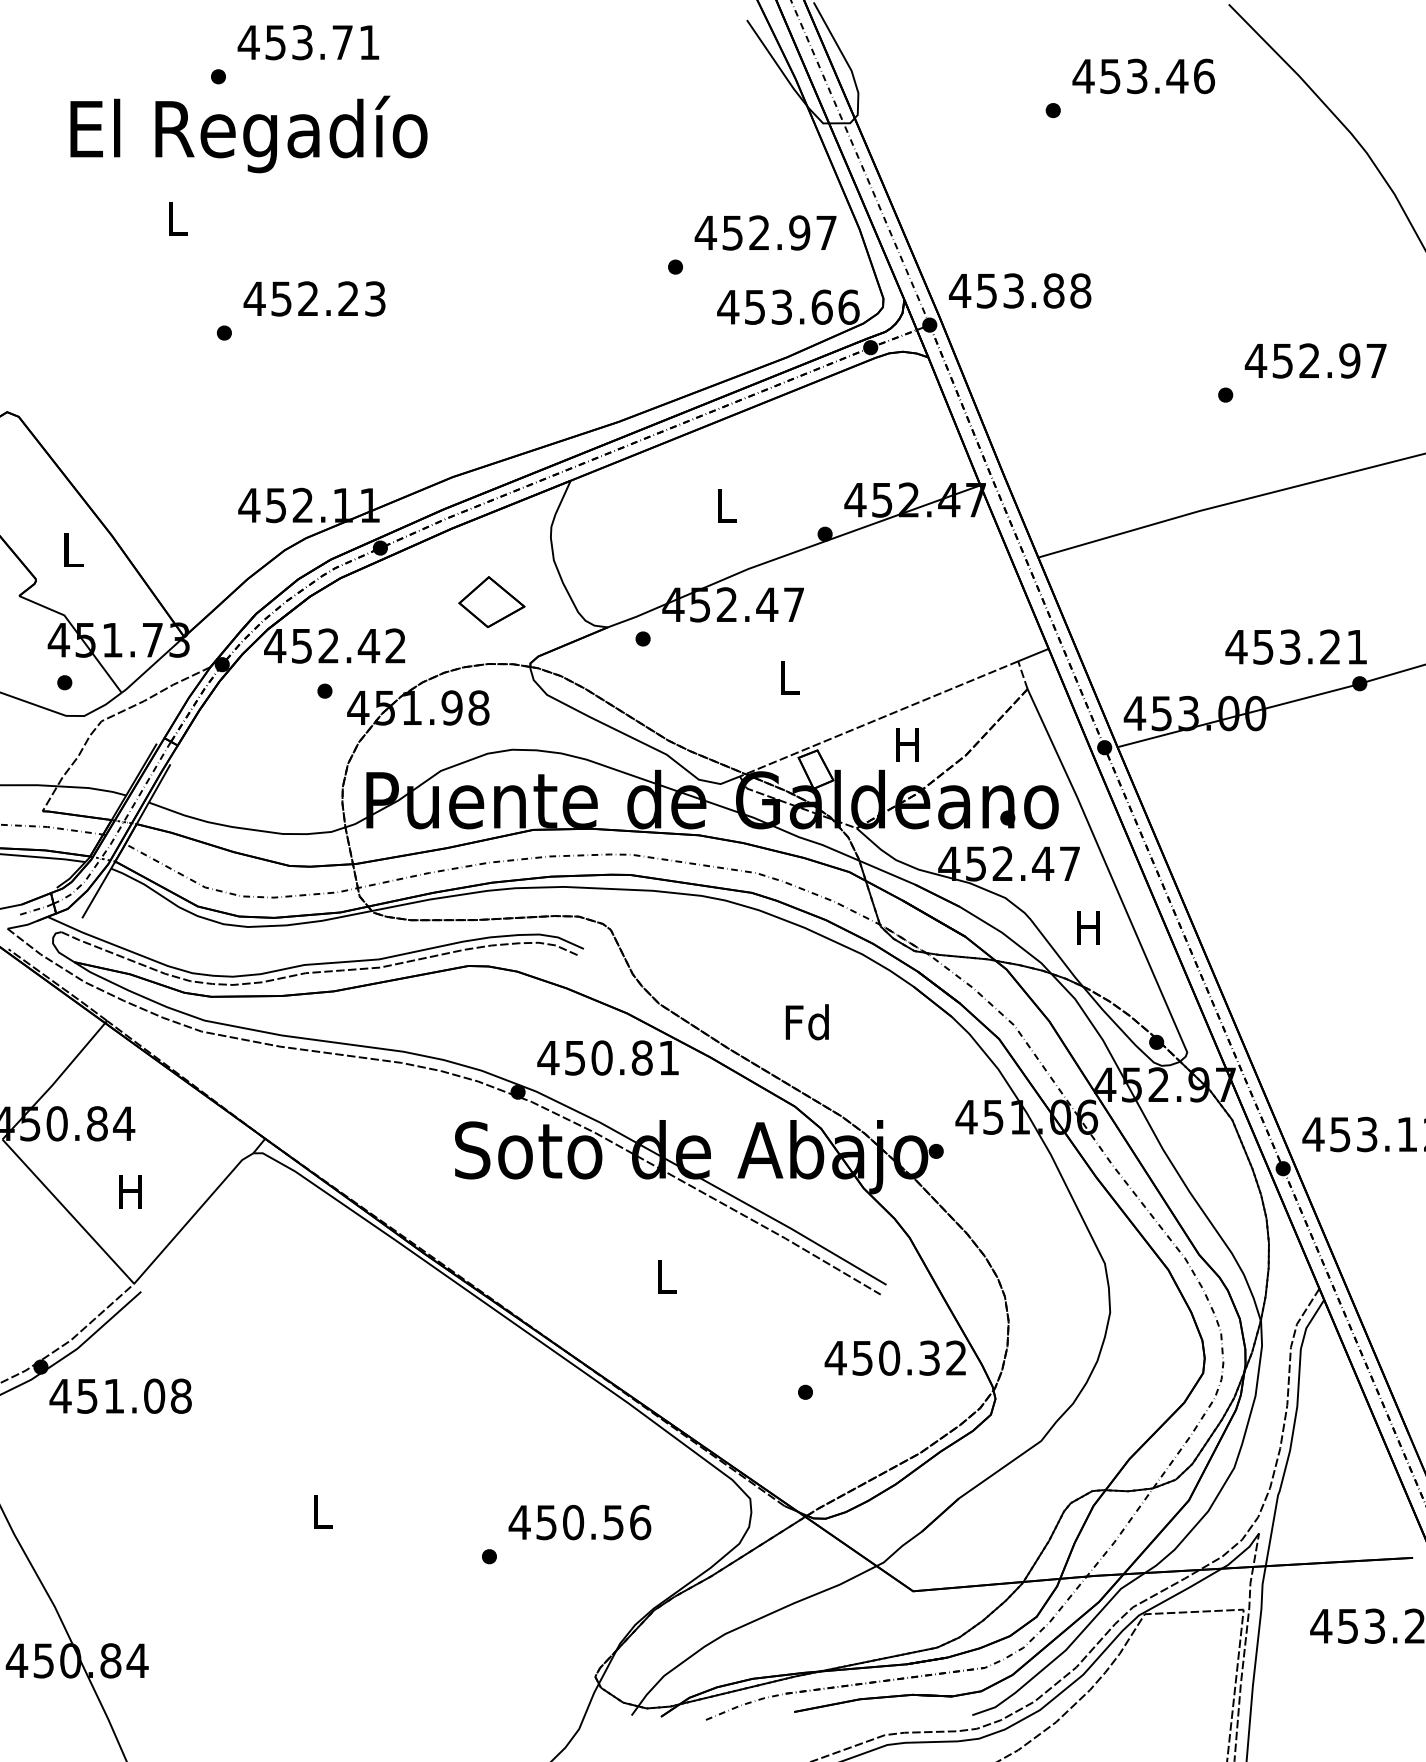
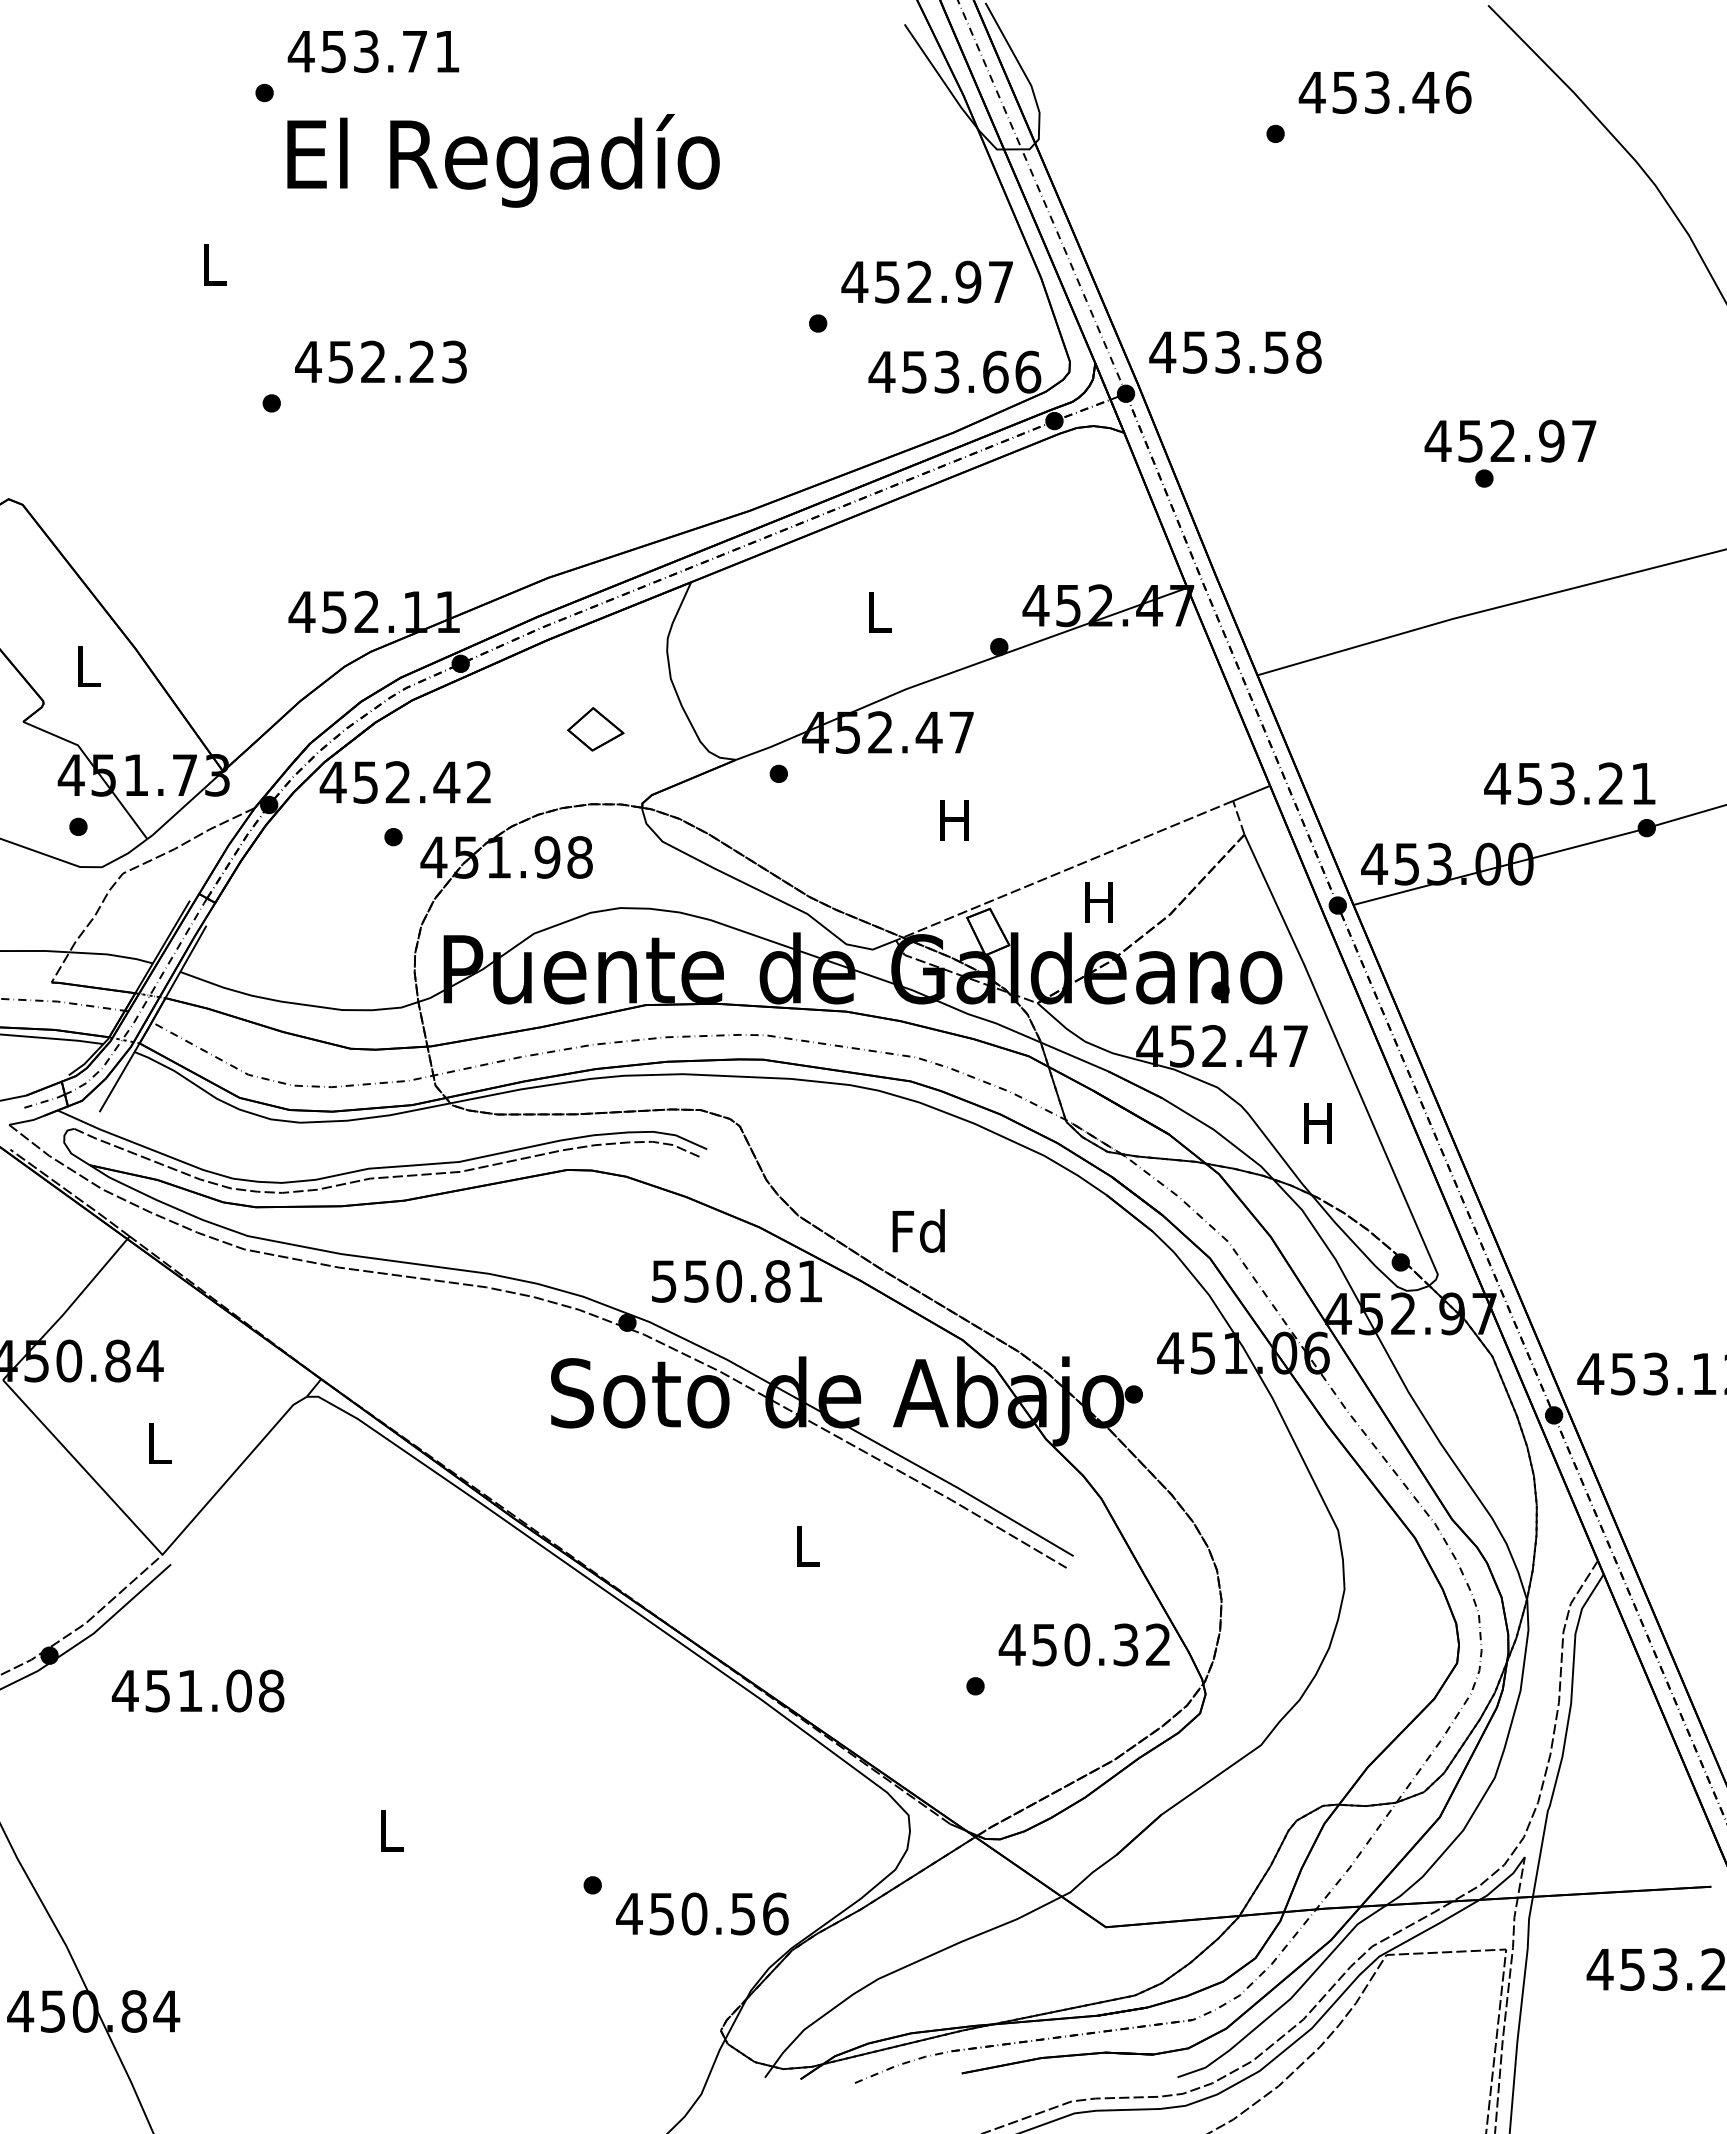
text: (248, 134) -> (503, 160), moved
text: (1054, 291) -> (1276, 352), 453.88 -> 453.58
text: (1315, 360) -> (1510, 440), moved
part: (491, 602) -> (595, 729), size x0.7
text: (788, 677) -> (954, 820), L -> H
text: (807, 1021) -> (918, 1230), moved
text: (547, 1058) -> (663, 1281), 450.81 -> 550.81
text: (130, 1191) -> (157, 1443), H -> L
text: (120, 1395) -> (197, 1690), moved
text: (580, 1522) -> (702, 1913), moved

